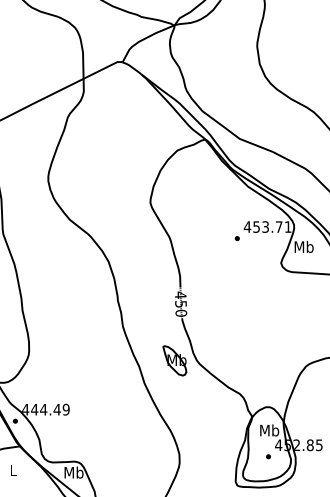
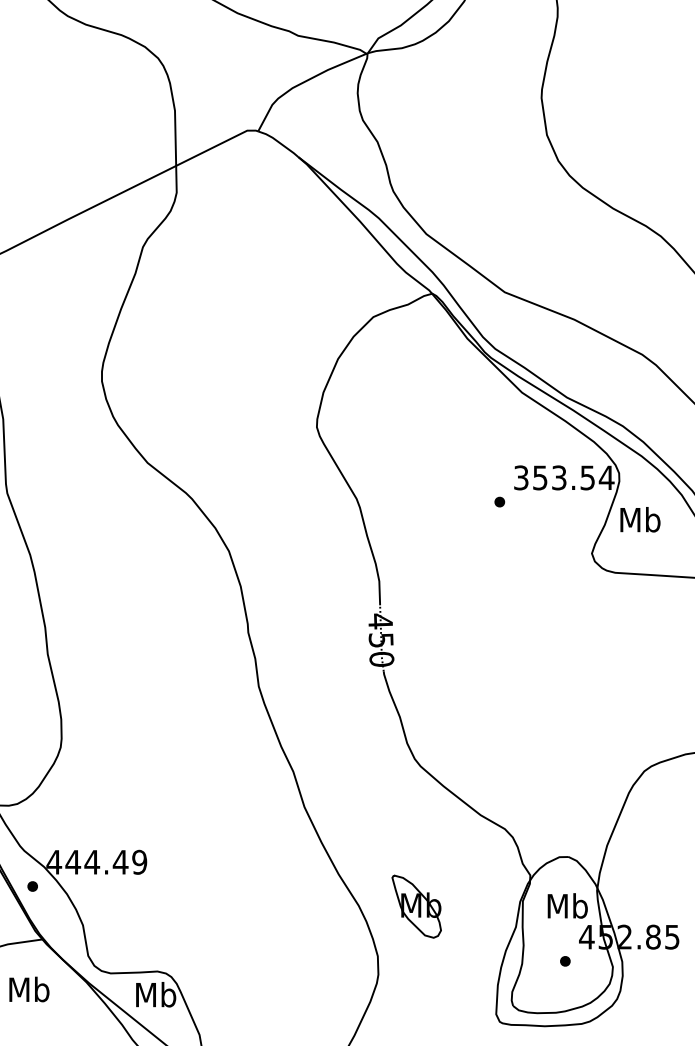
text: (267, 226) -> (563, 476), 453.71 -> 353.54
part: (174, 360) -> (415, 906), moved
text: (13, 470) -> (28, 990), L -> Mb

